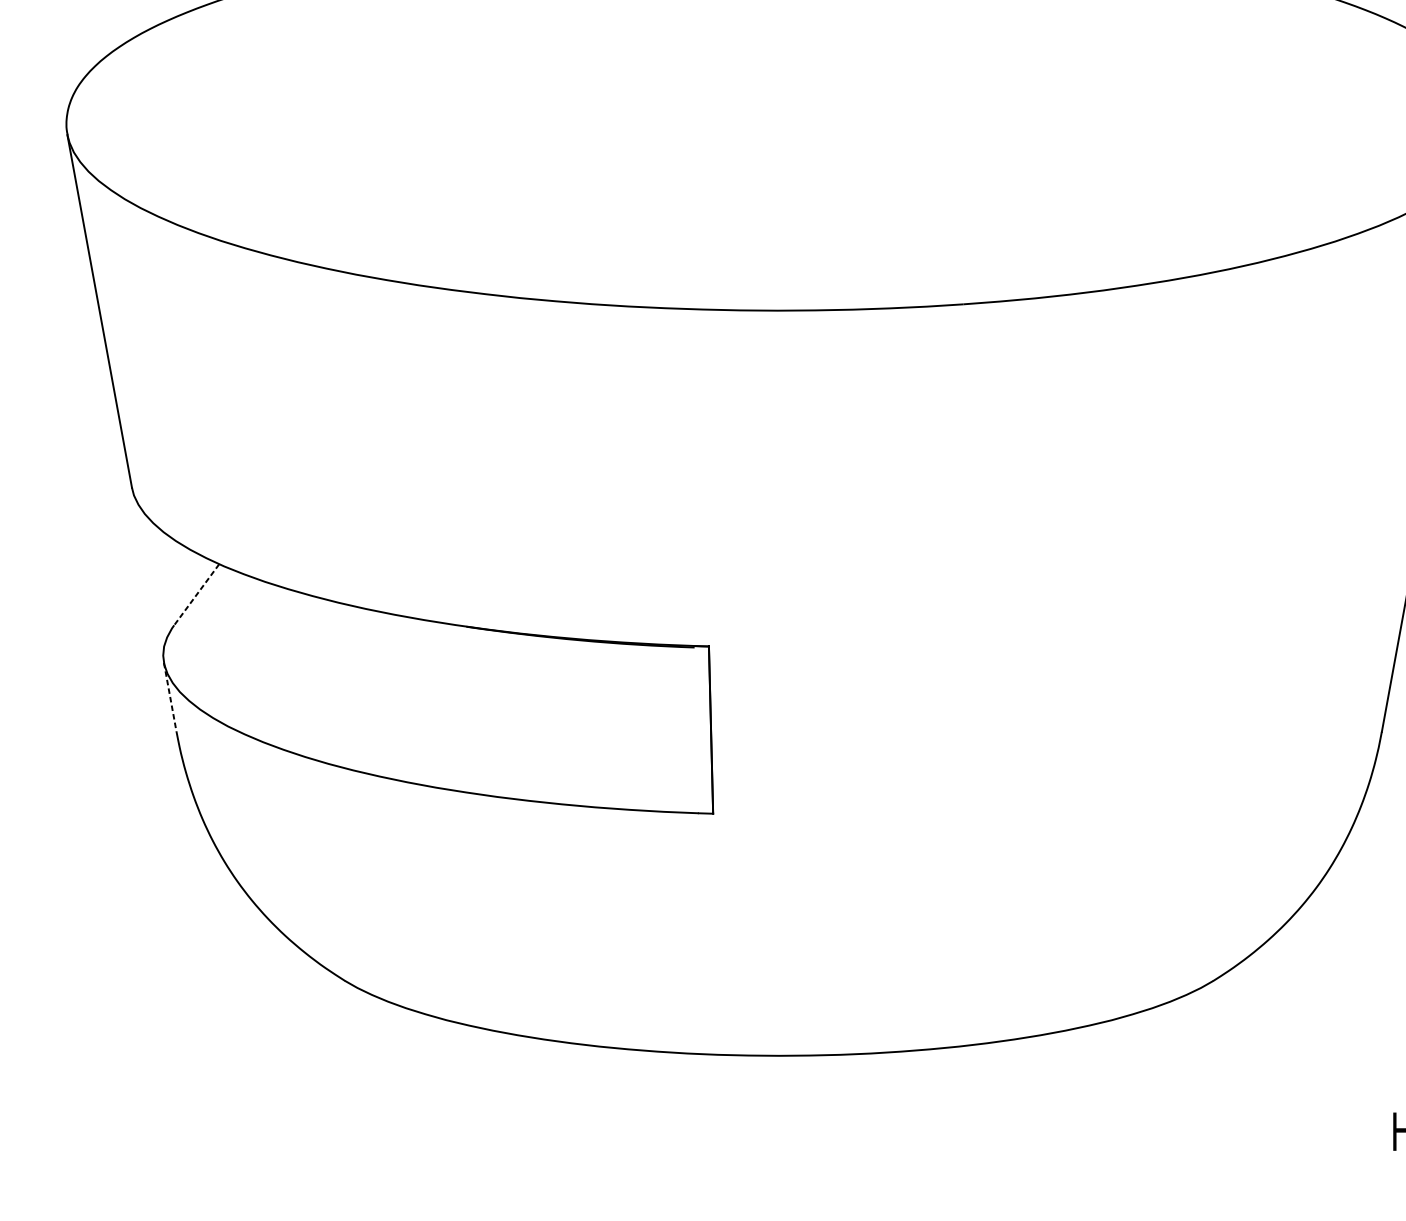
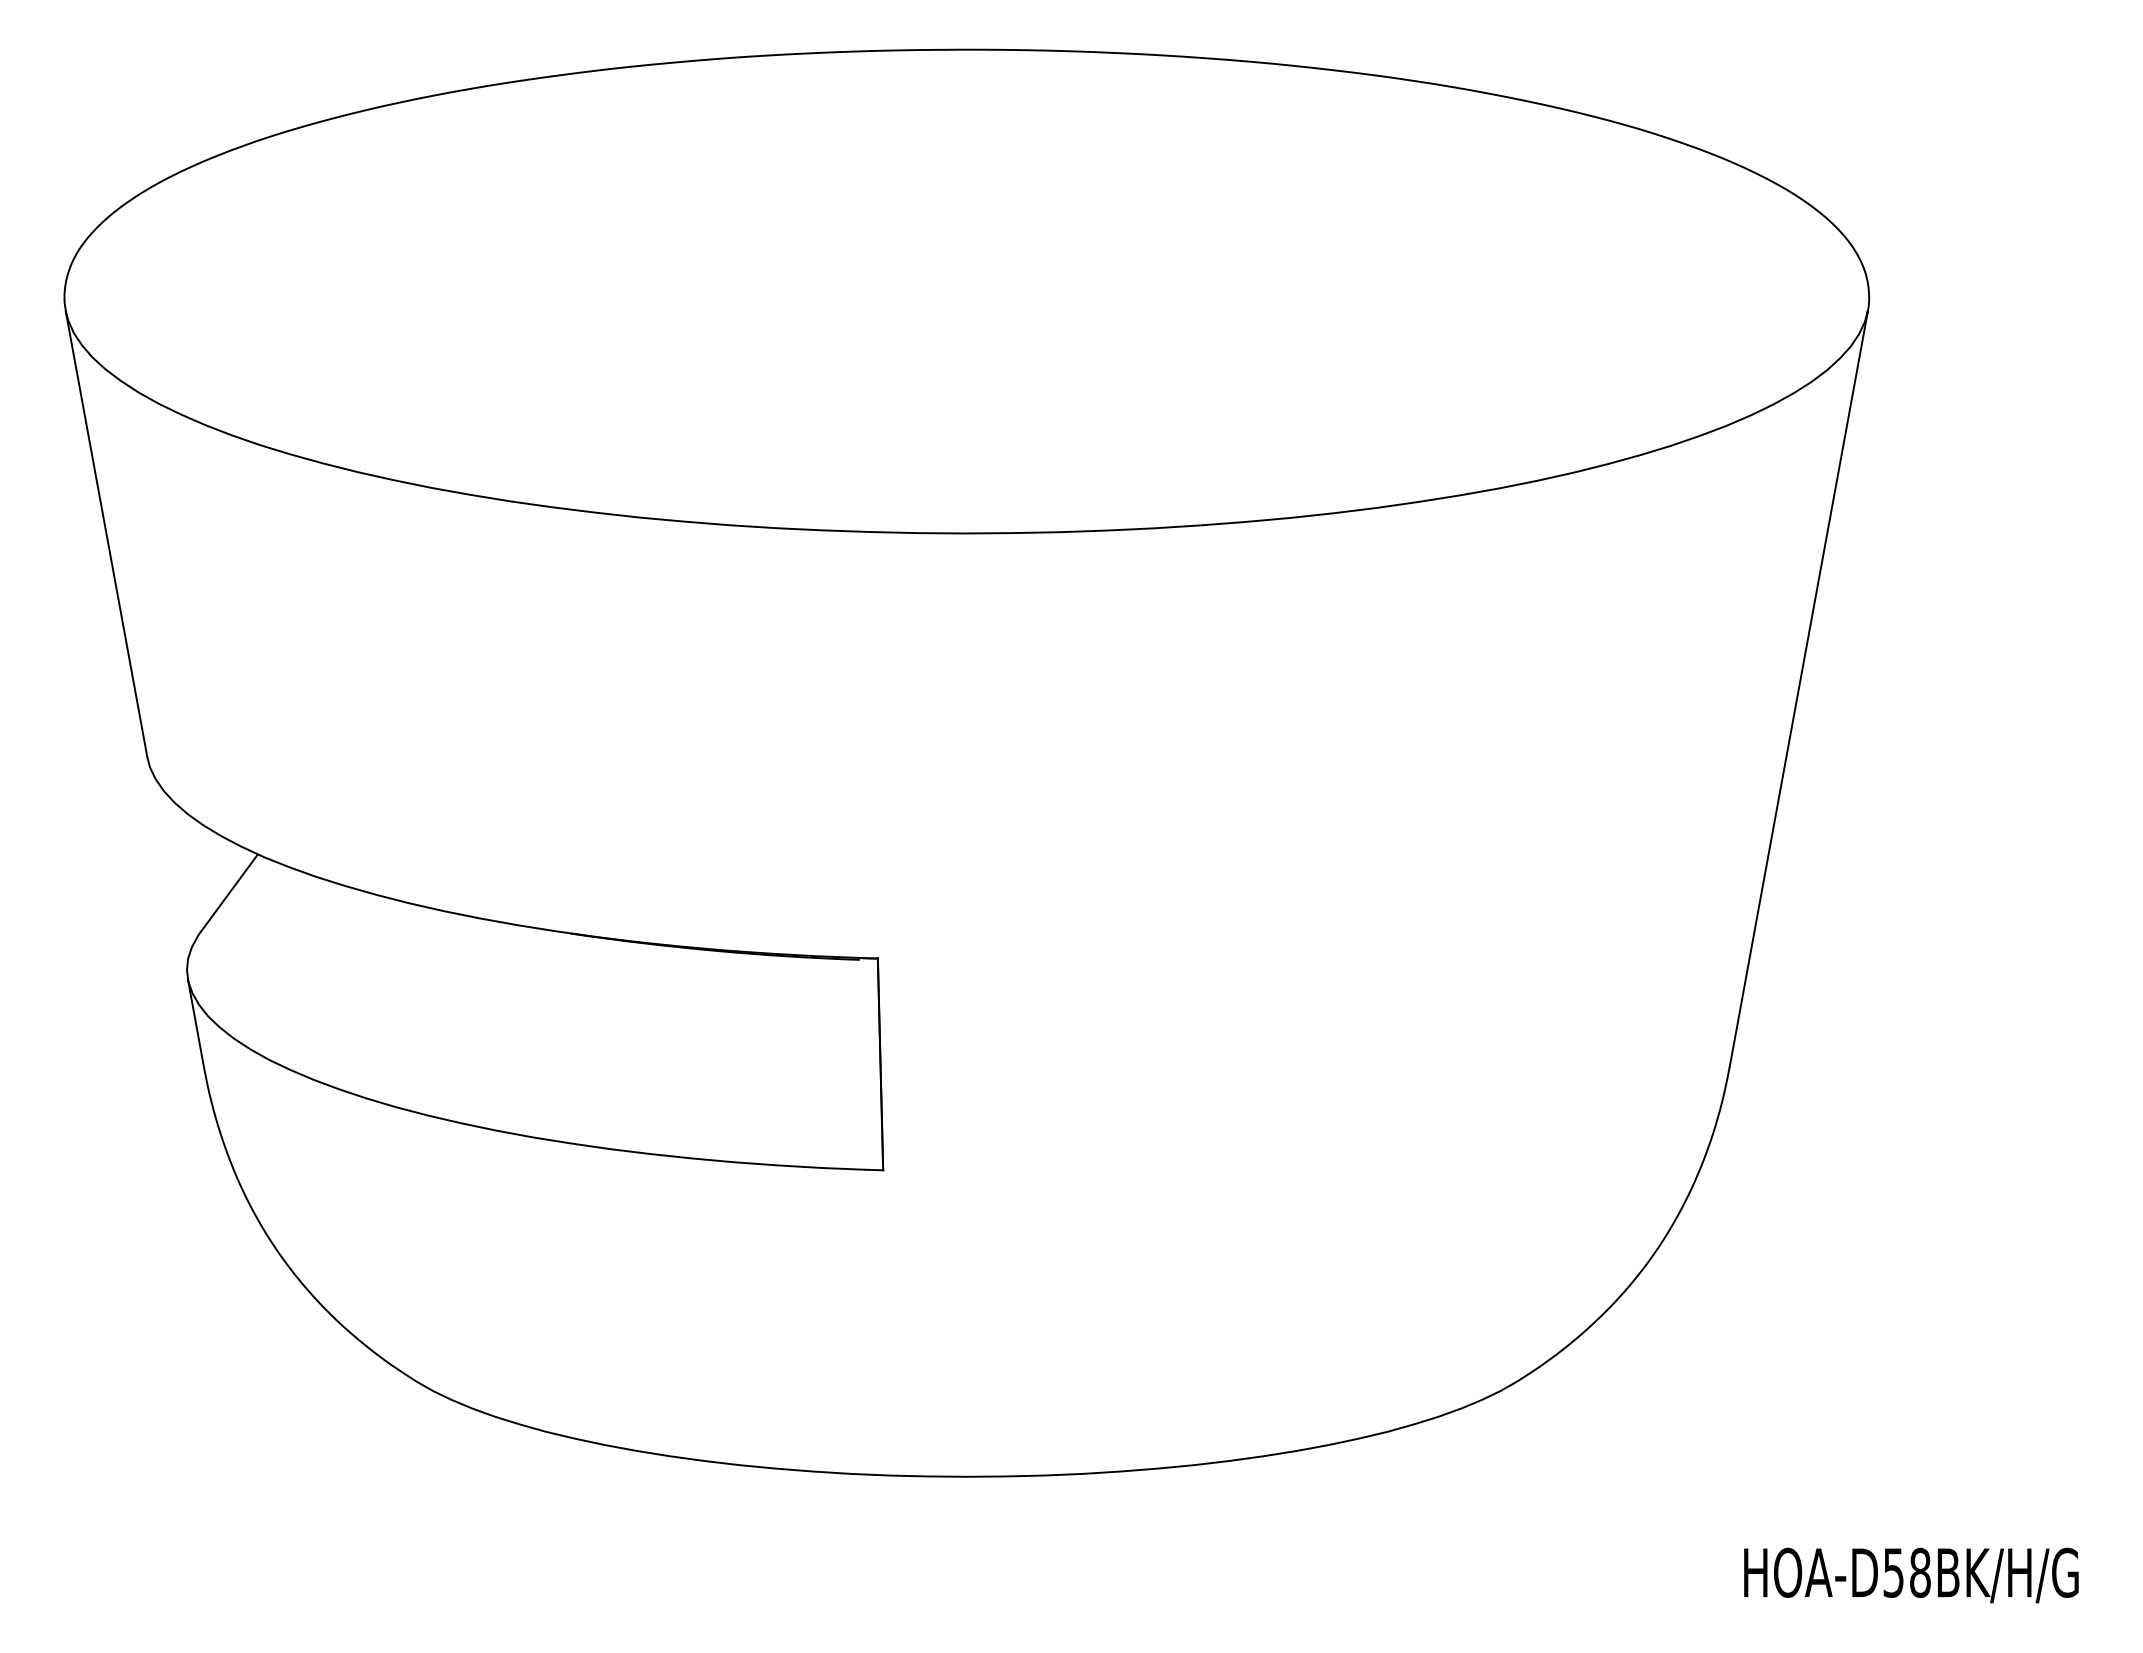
line: (196, 595) -> (229, 893), dashed -> solid
line: (169, 697) -> (195, 1023), dashed -> solid

